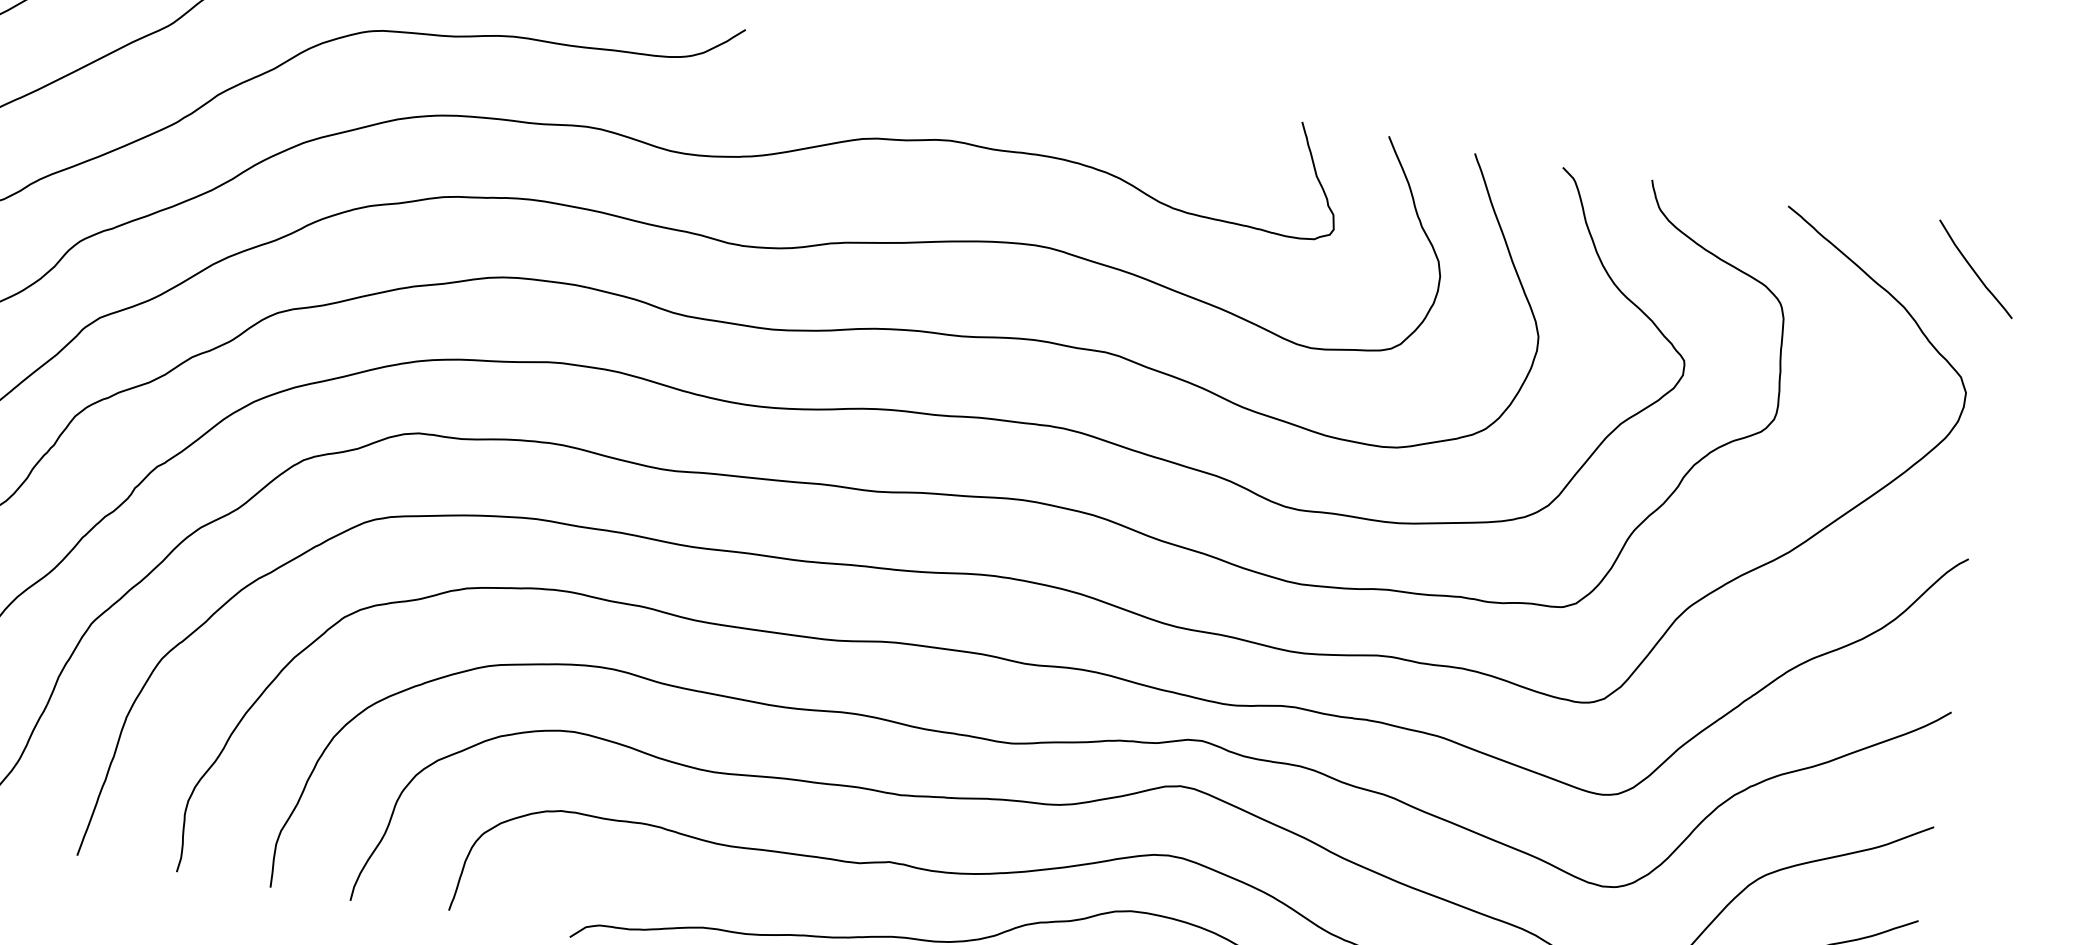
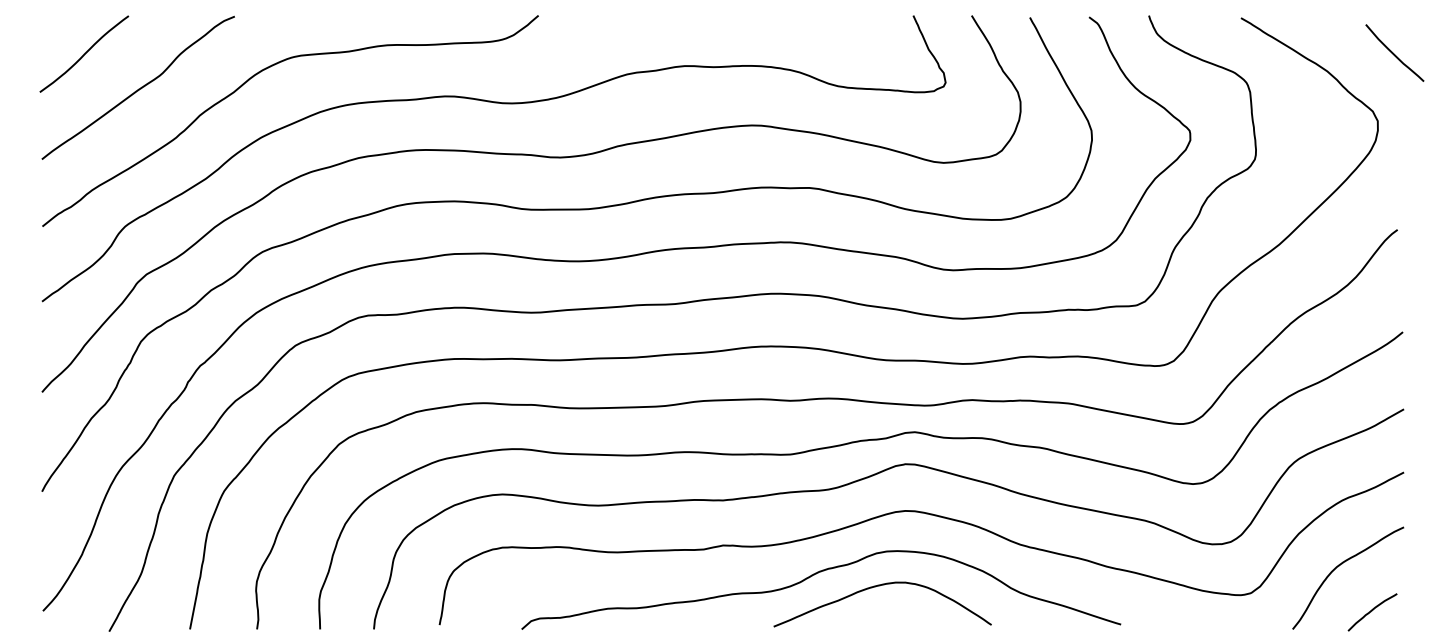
curve: (1974, 268) -> (1393, 52), moved

